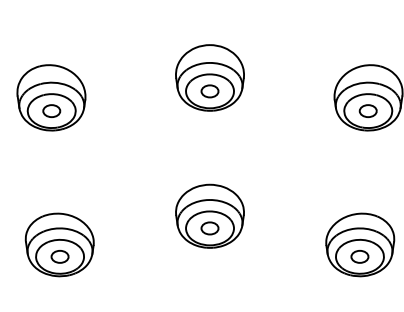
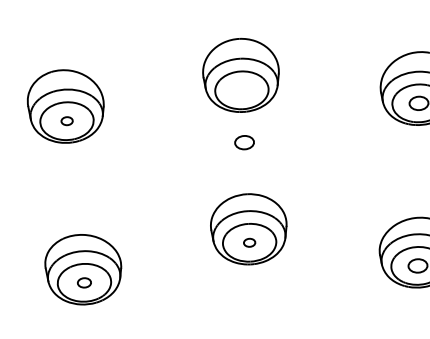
part: (209, 91) -> (244, 142), moved
part: (51, 110) -> (66, 120), size x0.6
part: (209, 228) -> (249, 242), size x0.6
part: (59, 256) -> (83, 282), size x0.7

